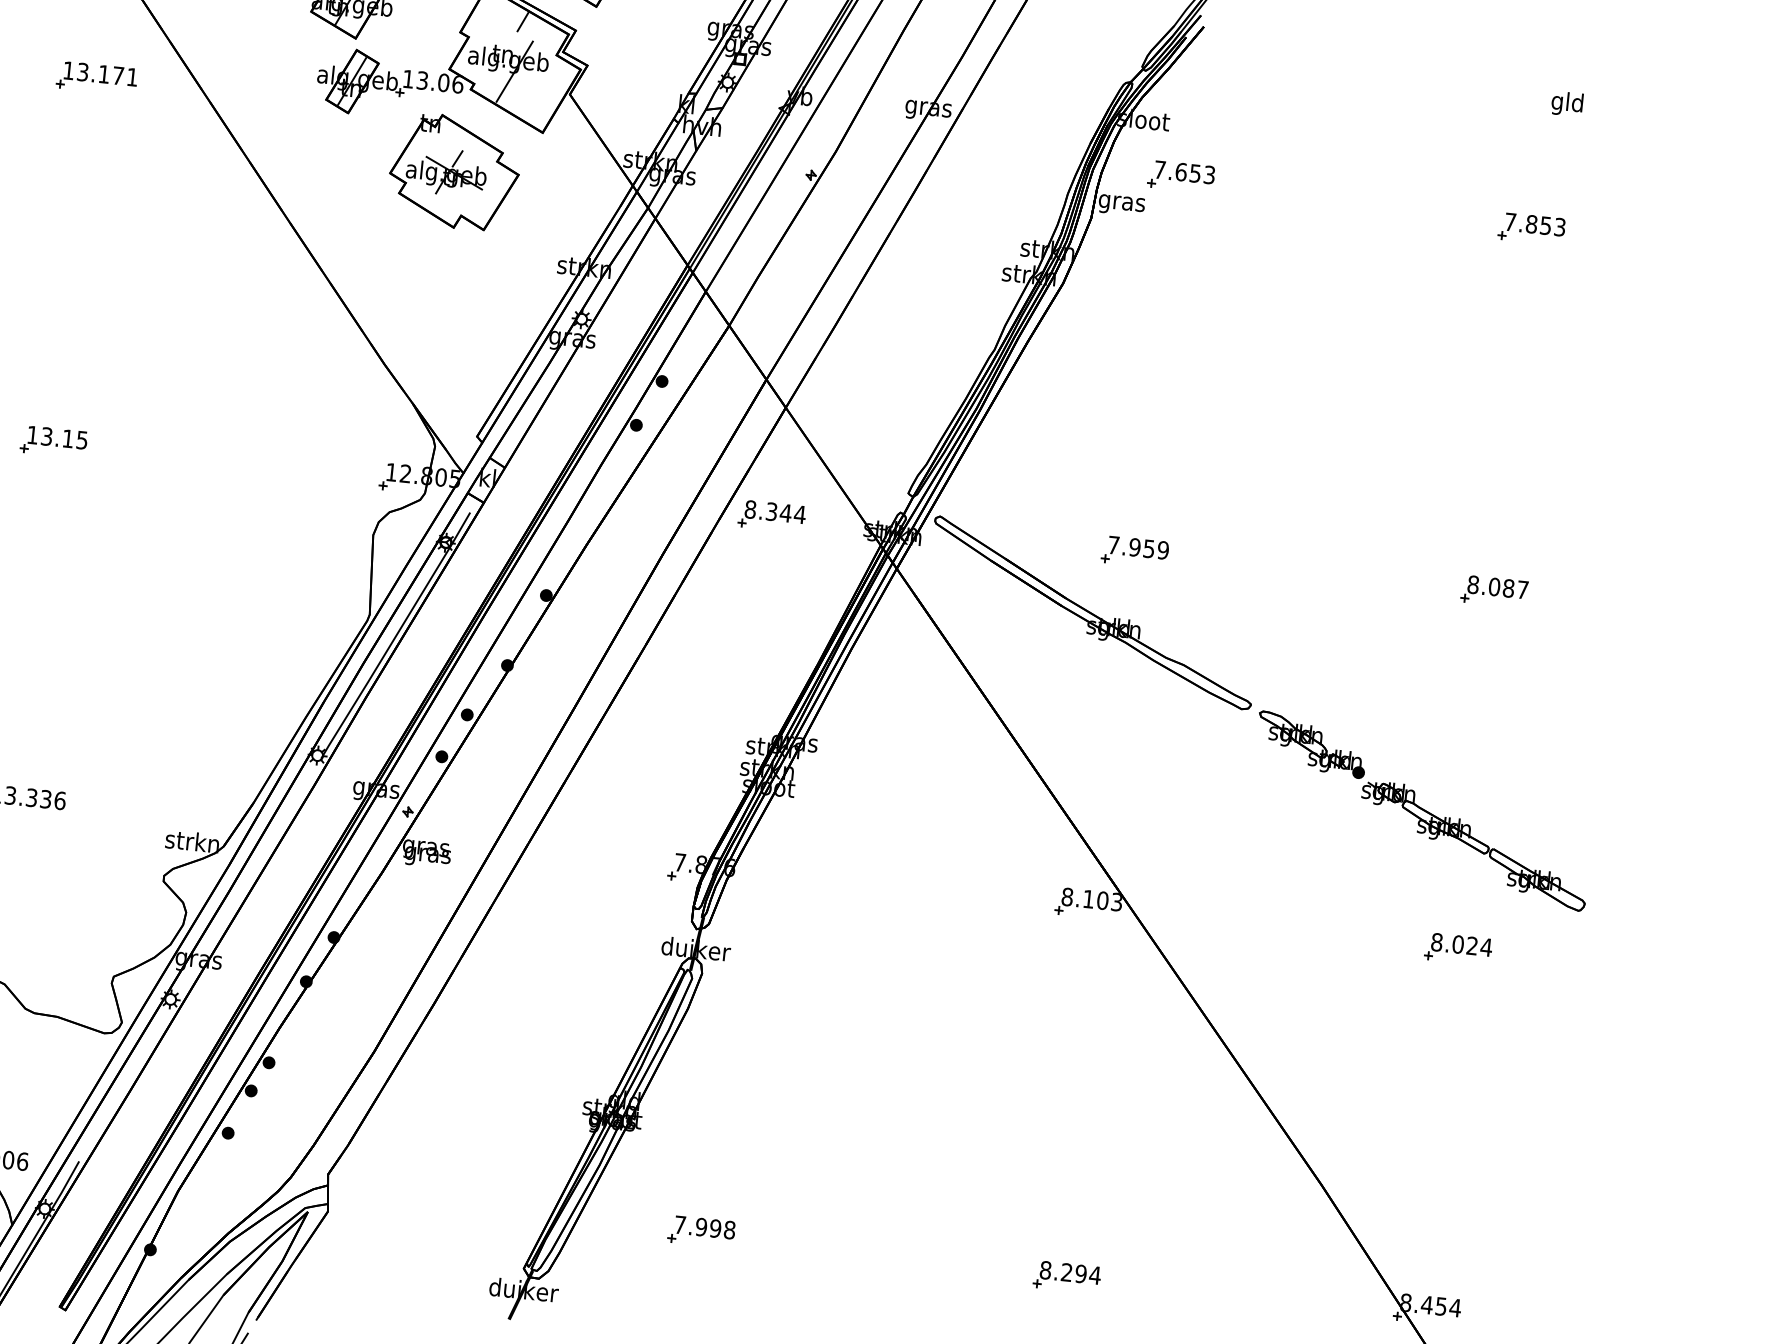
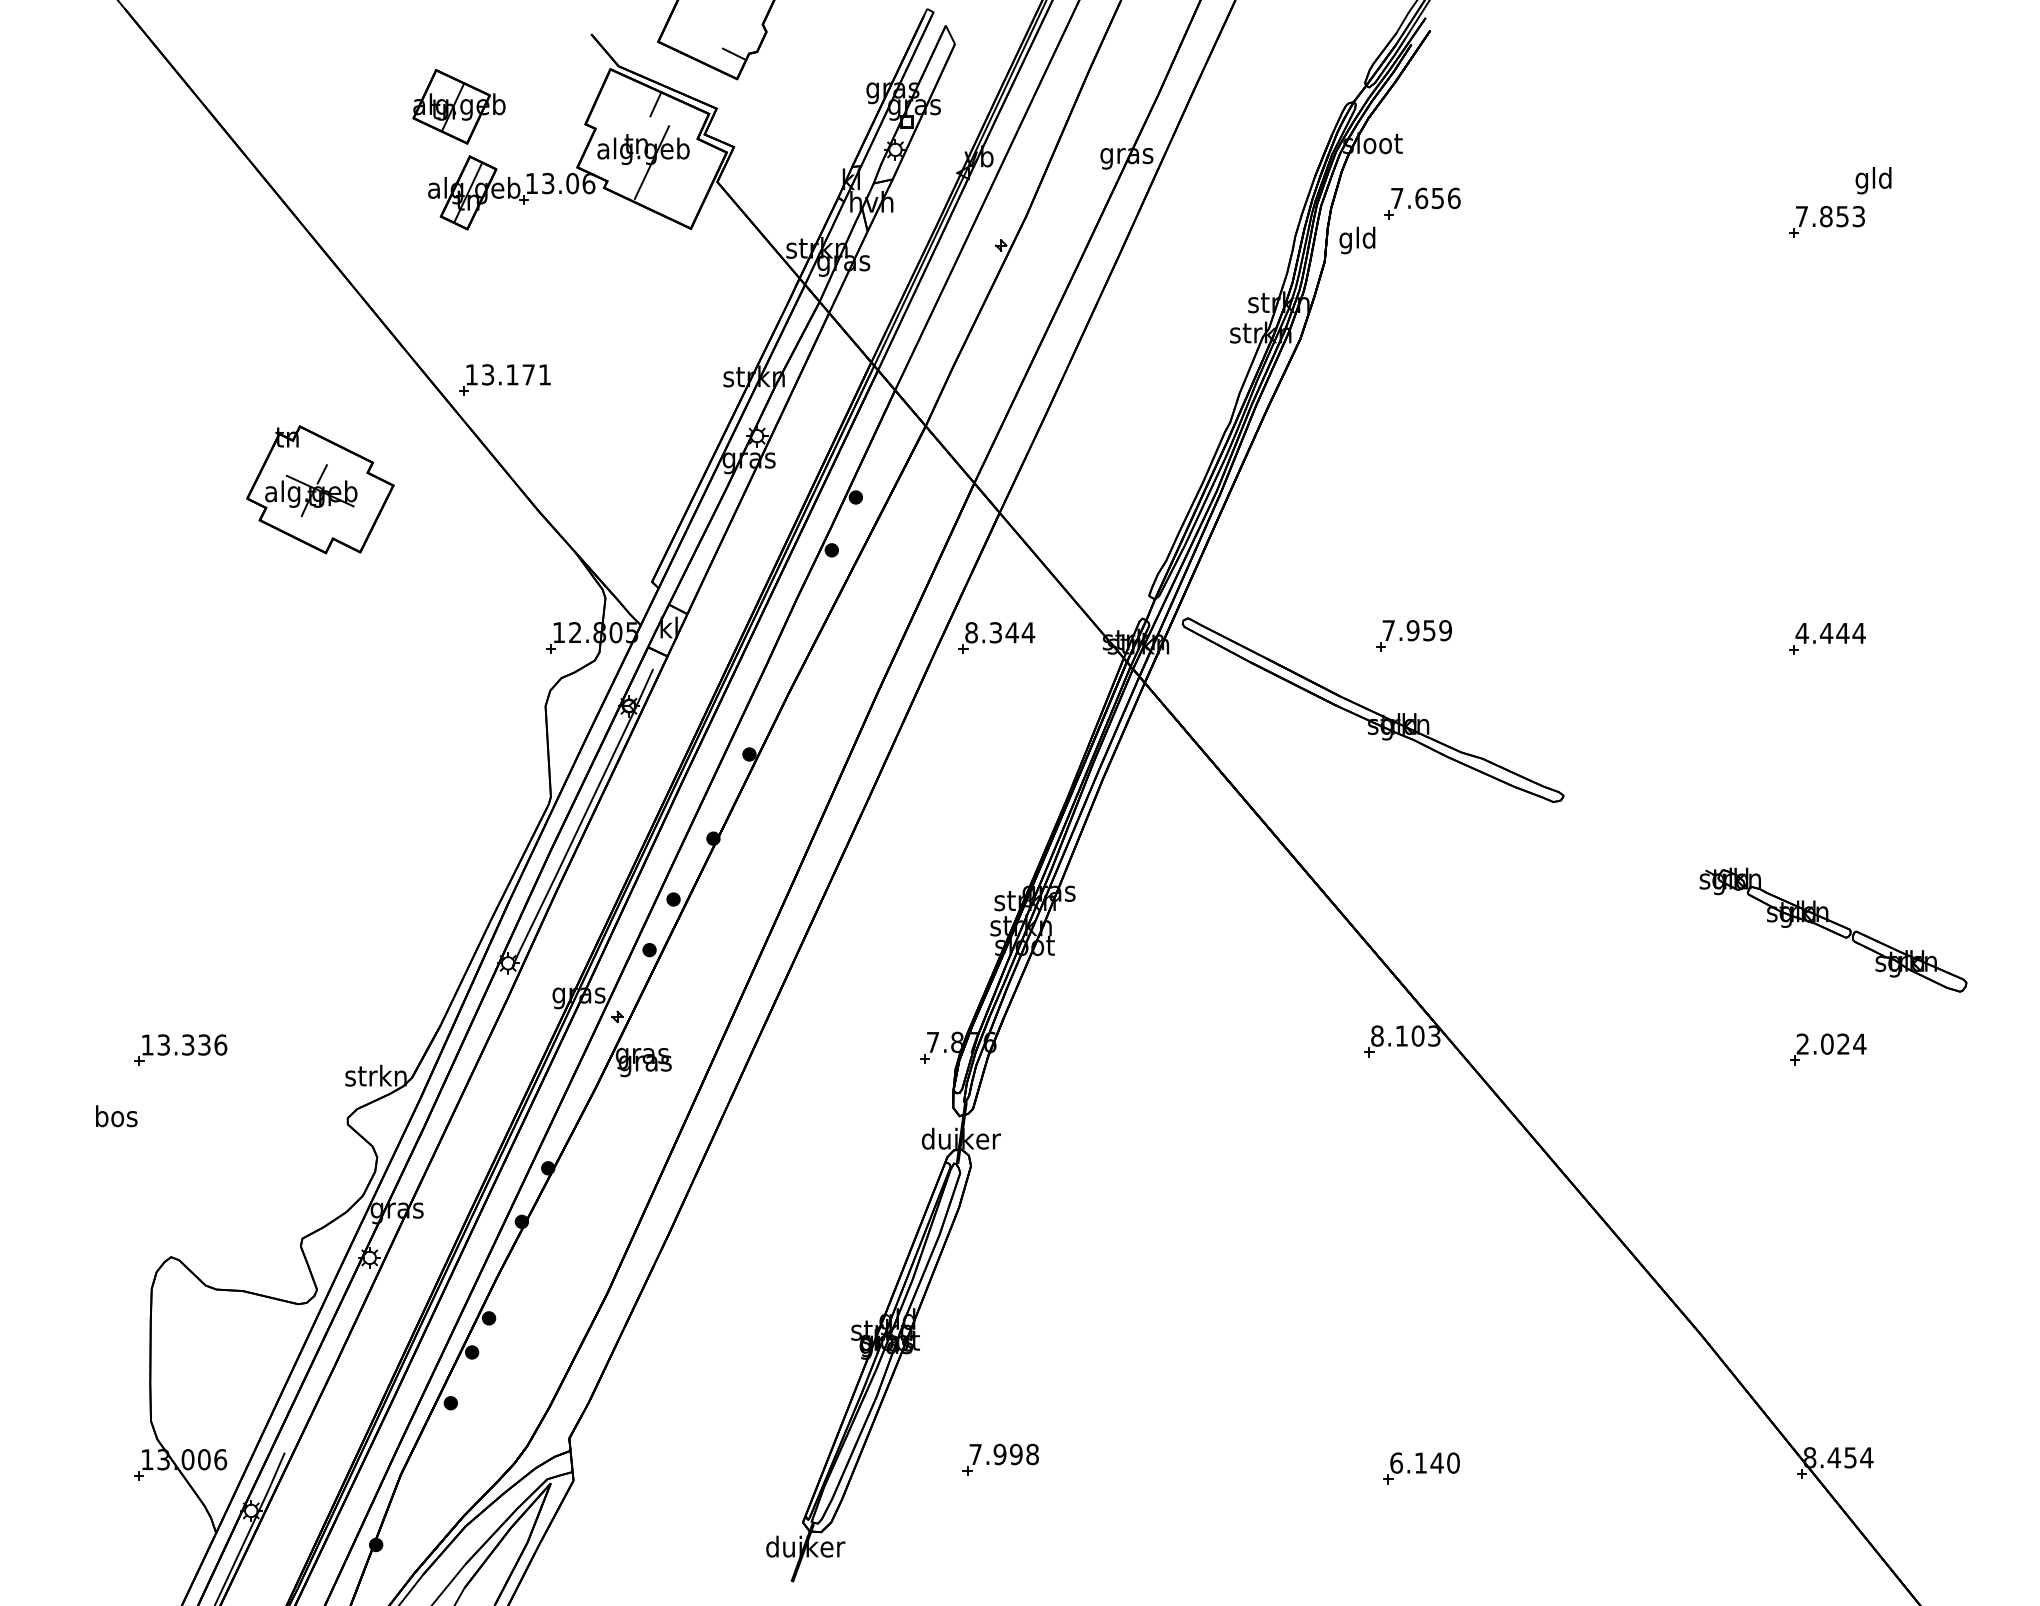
part: (96, 77) -> (504, 379), moved
text: (1567, 103) -> (1873, 180), moved
part: (454, 171) -> (320, 489), moved
text: (1209, 175) -> (1454, 198), 7.653 -> 7.656
text: (1121, 202) -> (1357, 240), gras -> gld
part: (53, 441) -> (171, 637), removed
text: (1497, 587) -> (1830, 633), 8.087 -> 4.444
part: (1311, 744) -> (1636, 834), removed
text: (1436, 941) -> (1802, 1043), 8.024 -> 2.024
text: (1070, 1272) -> (1425, 1462), 8.294 -> 6.140

